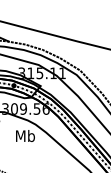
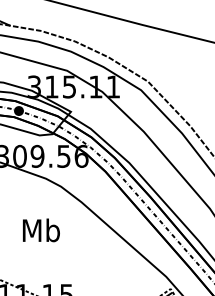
text: (25, 135) -> (41, 229), moved

